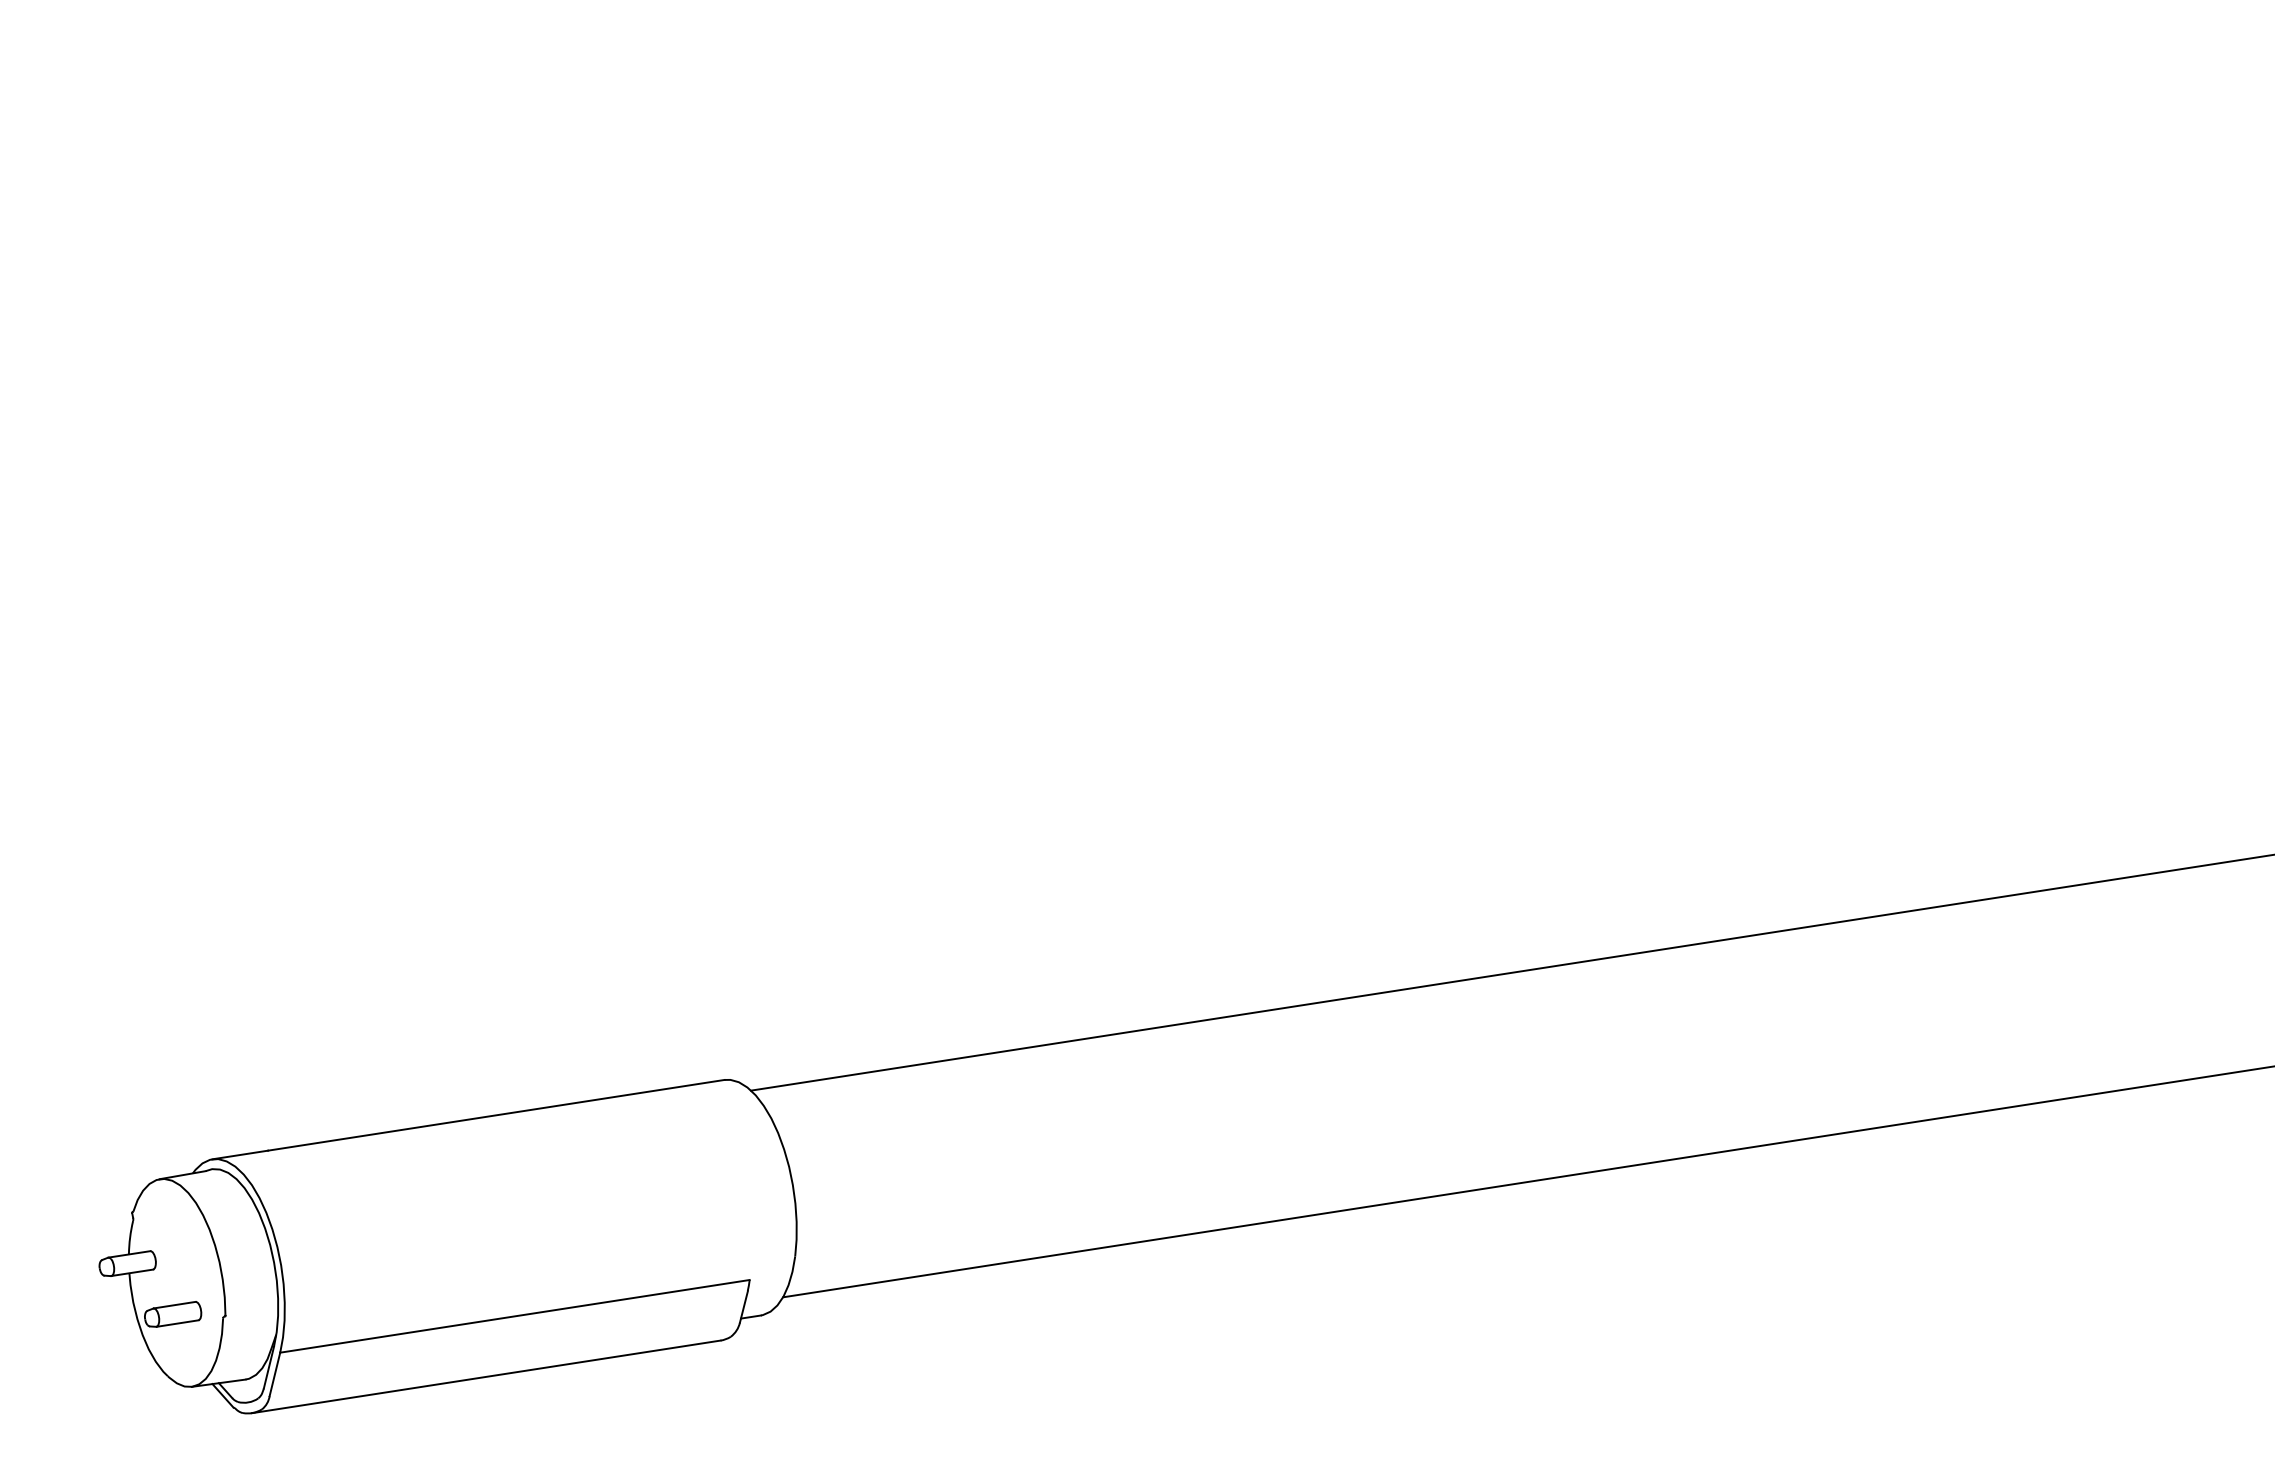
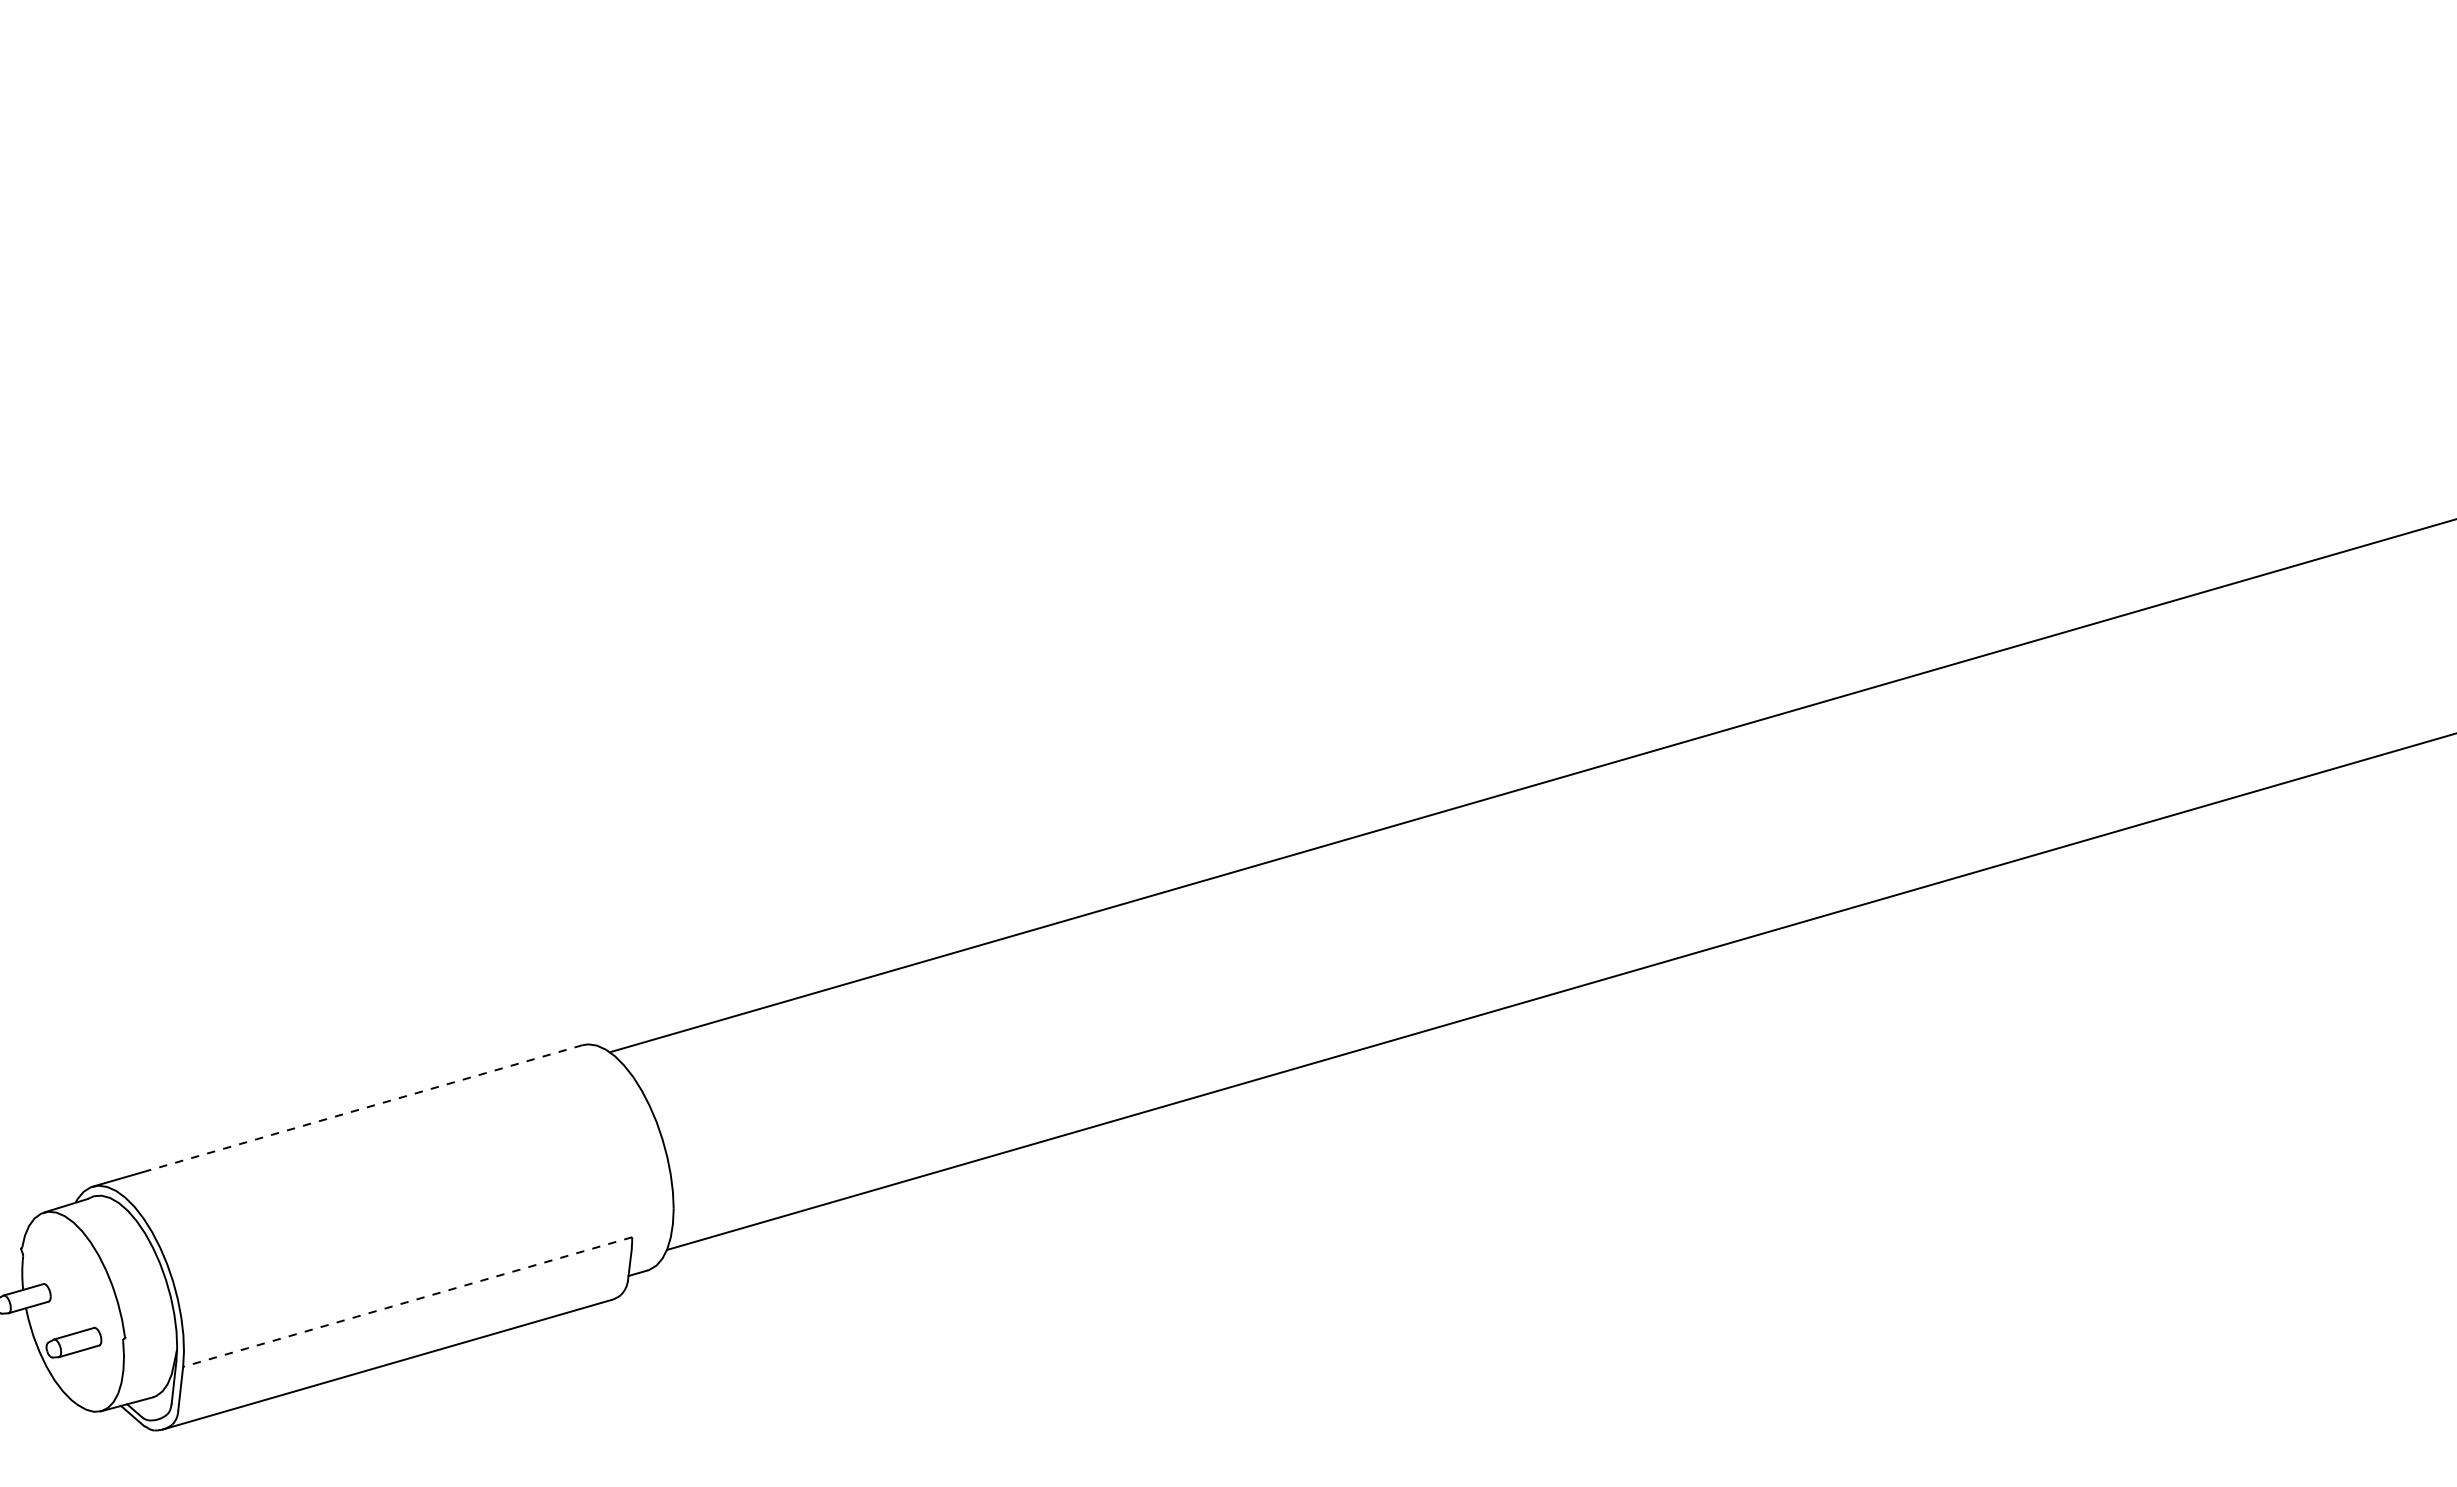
line: (495, 1115) -> (363, 1108), solid -> dashed
line: (514, 1316) -> (407, 1302), solid -> dashed

